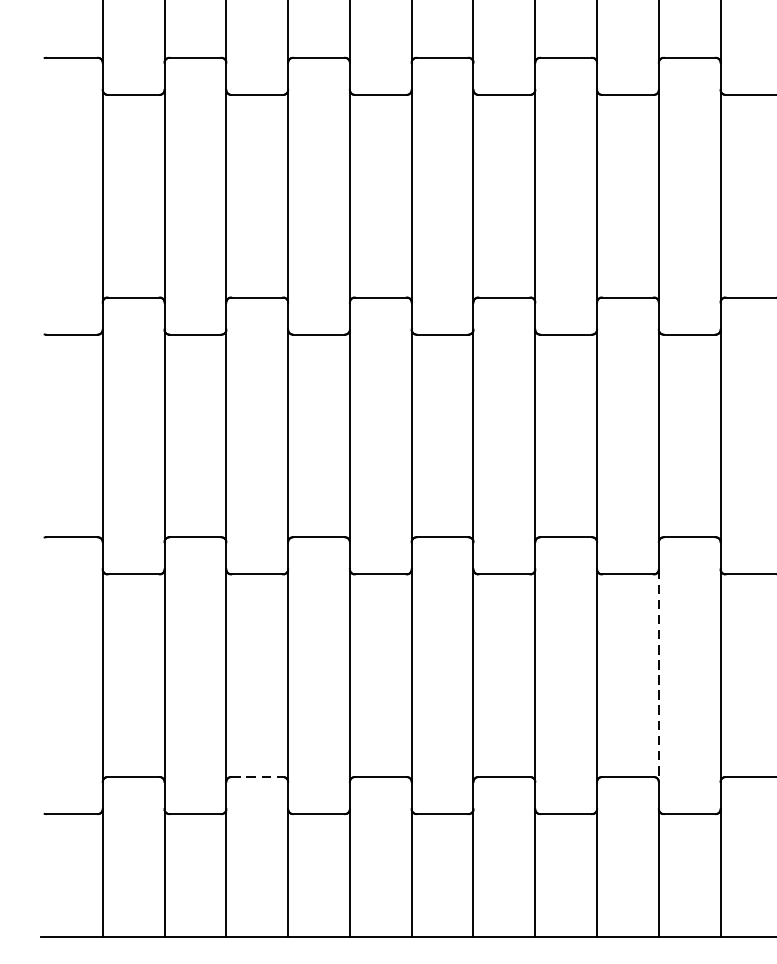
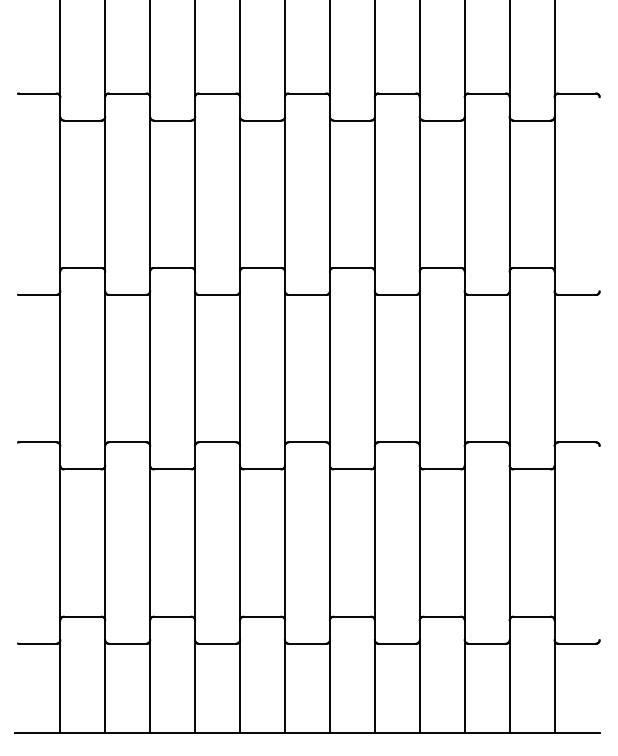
line: (658, 676) -> (464, 543), dashed -> solid
line: (257, 776) -> (172, 616), dashed -> solid

